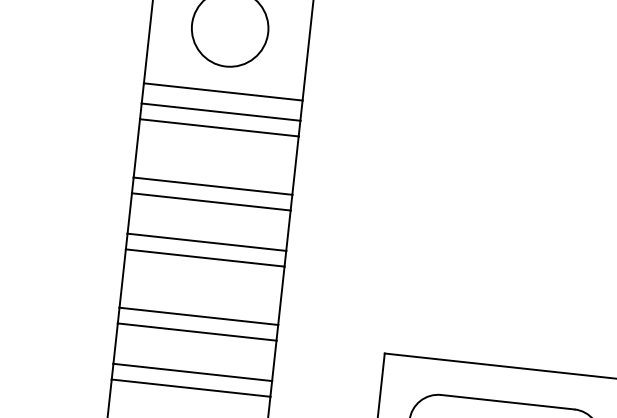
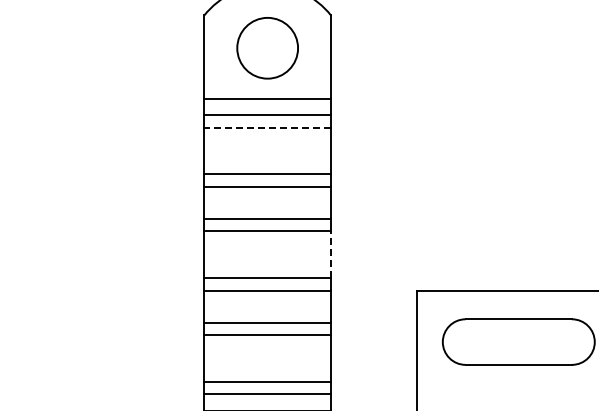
line: (219, 127) -> (267, 127), solid -> dashed
line: (282, 295) -> (331, 254), solid -> dashed

